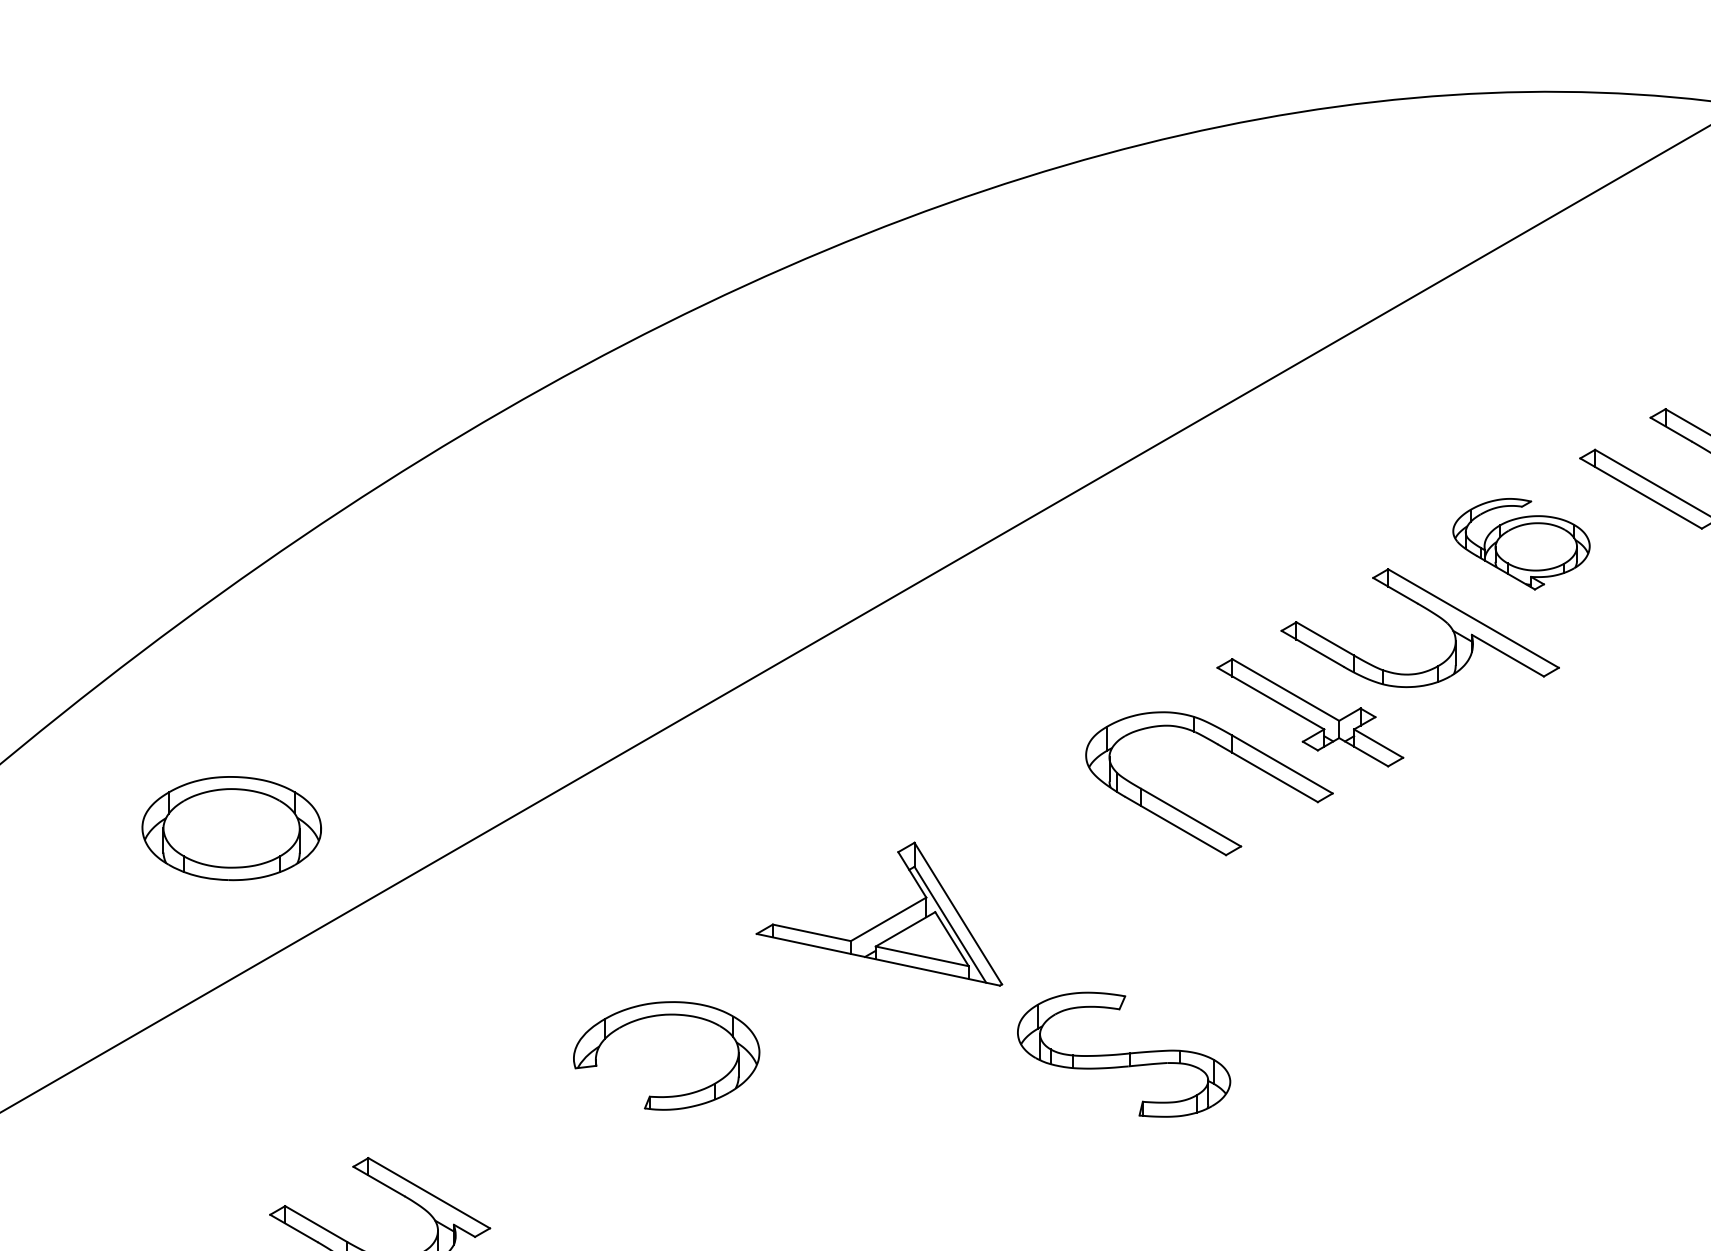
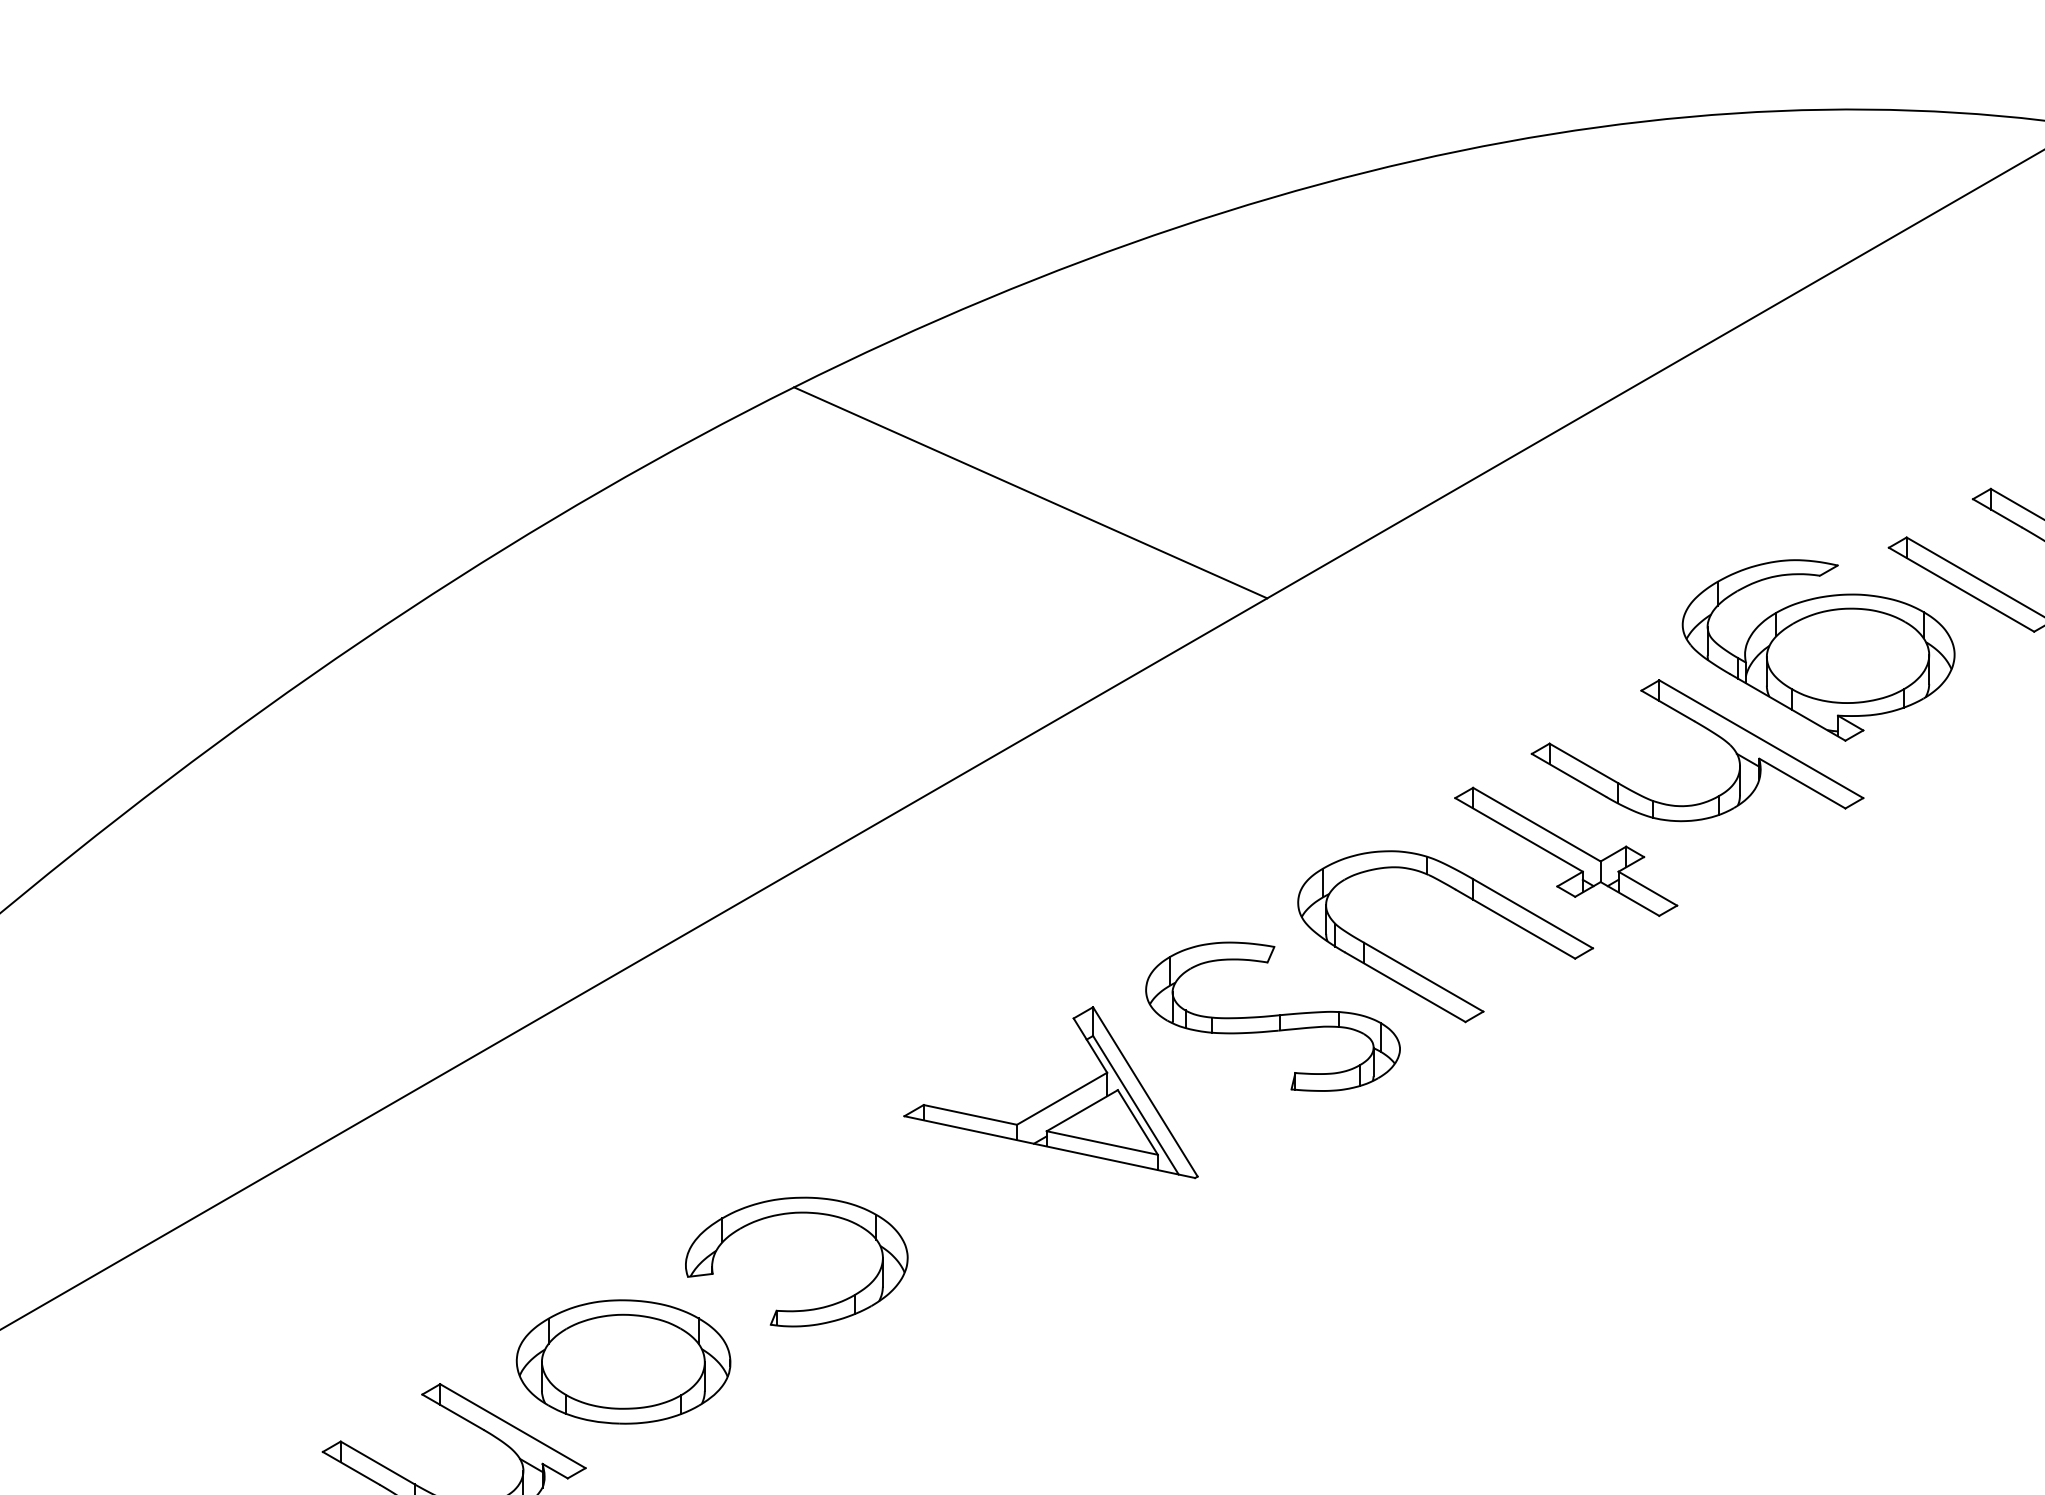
line: (862, 412) -> (1030, 492), added
part: (1521, 543) -> (1818, 649), size x1.67
part: (231, 828) -> (623, 1361), moved
part: (1124, 1054) -> (1273, 1016), moved

